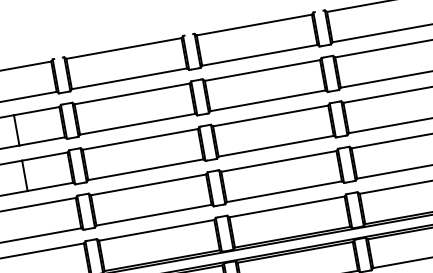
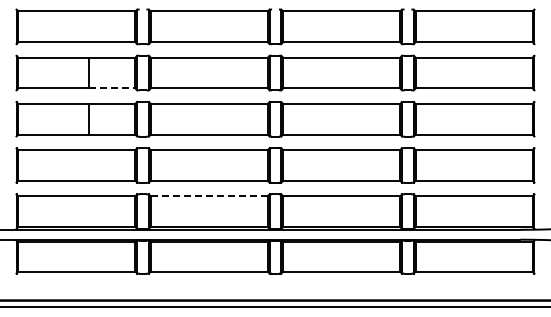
line: (42, 141) -> (112, 88), solid -> dashed
line: (156, 230) -> (209, 196), solid -> dashed

